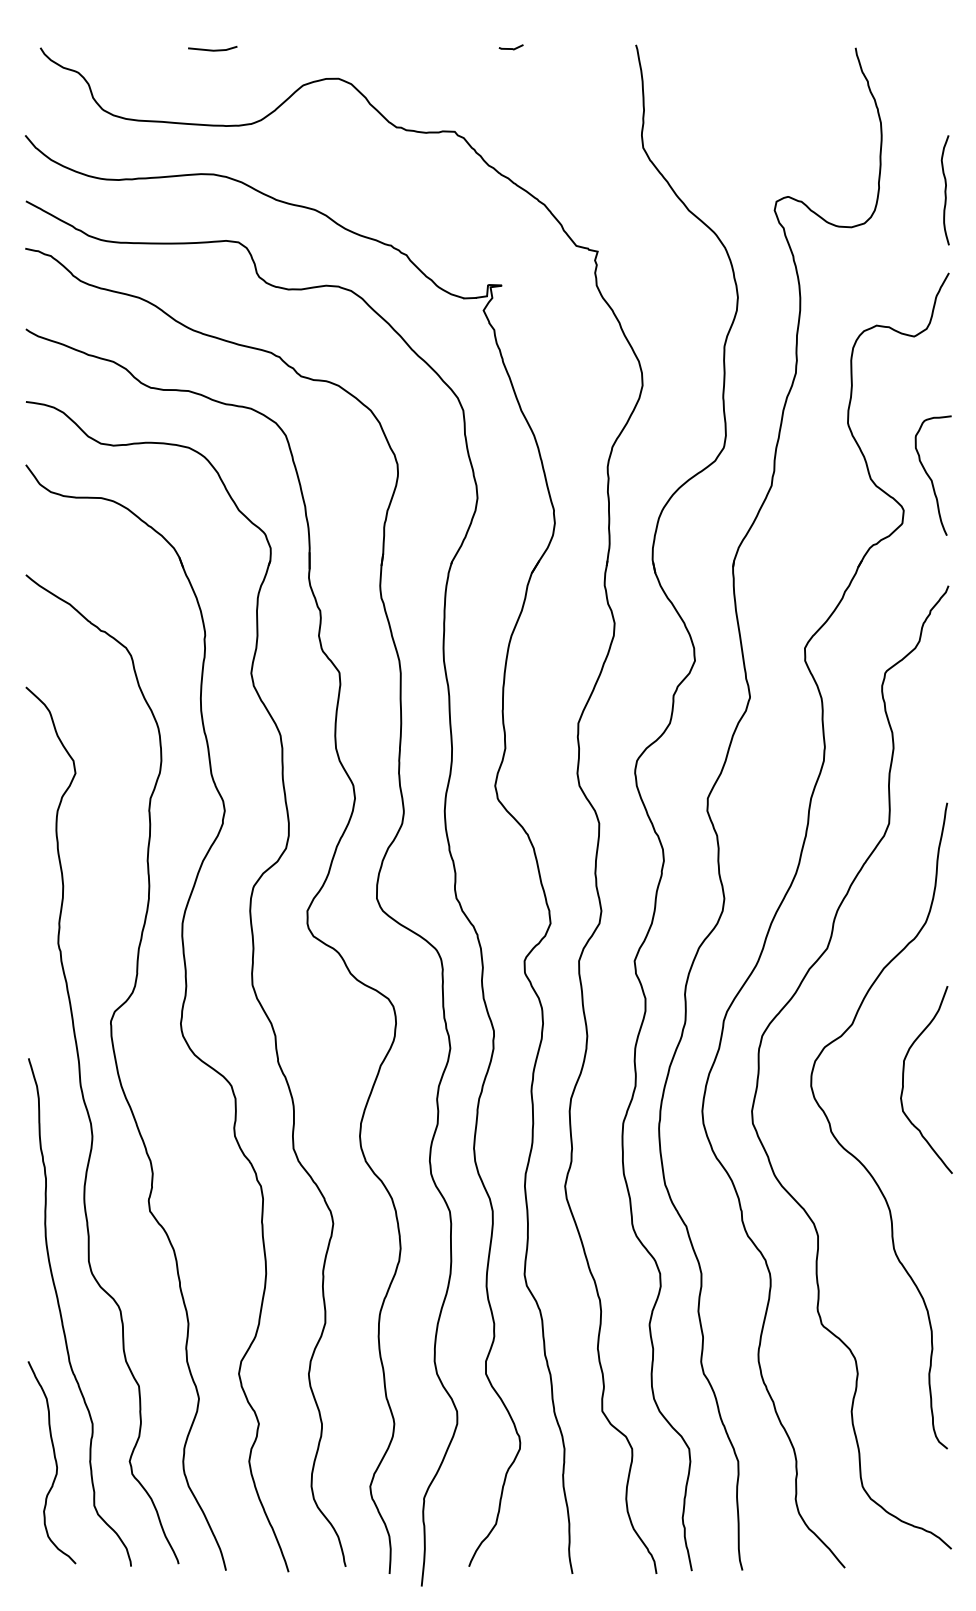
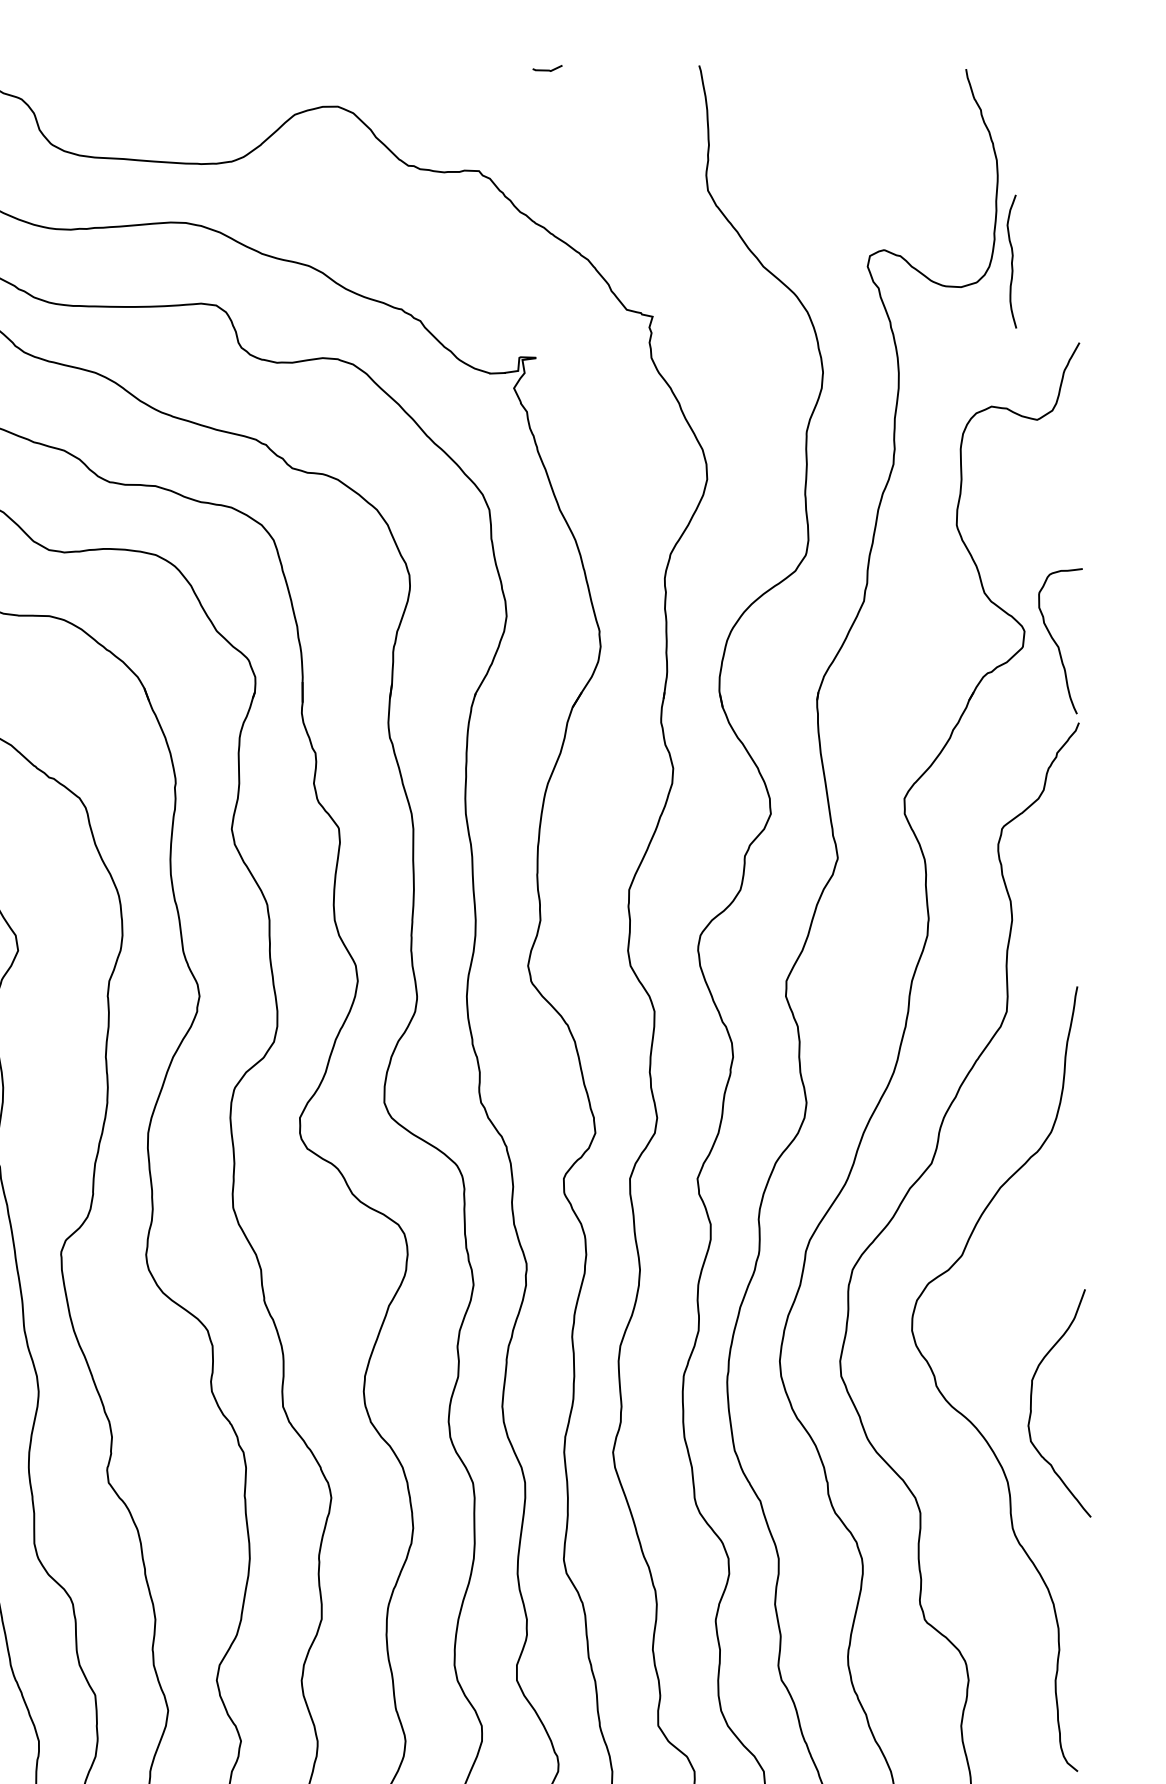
line: (212, 49) -> (184, 71), removed
curve: (944, 190) -> (1010, 261), moved
curve: (930, 477) -> (1057, 643), moved
curve: (904, 1073) -> (1032, 1395), moved

